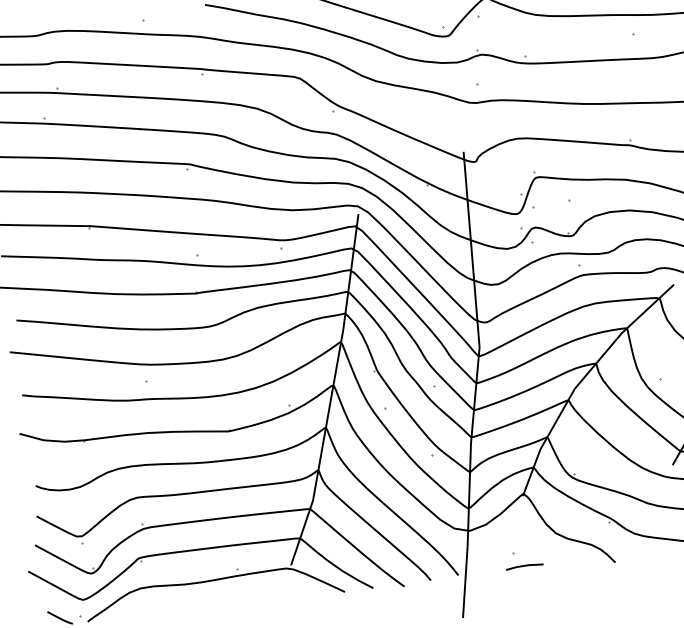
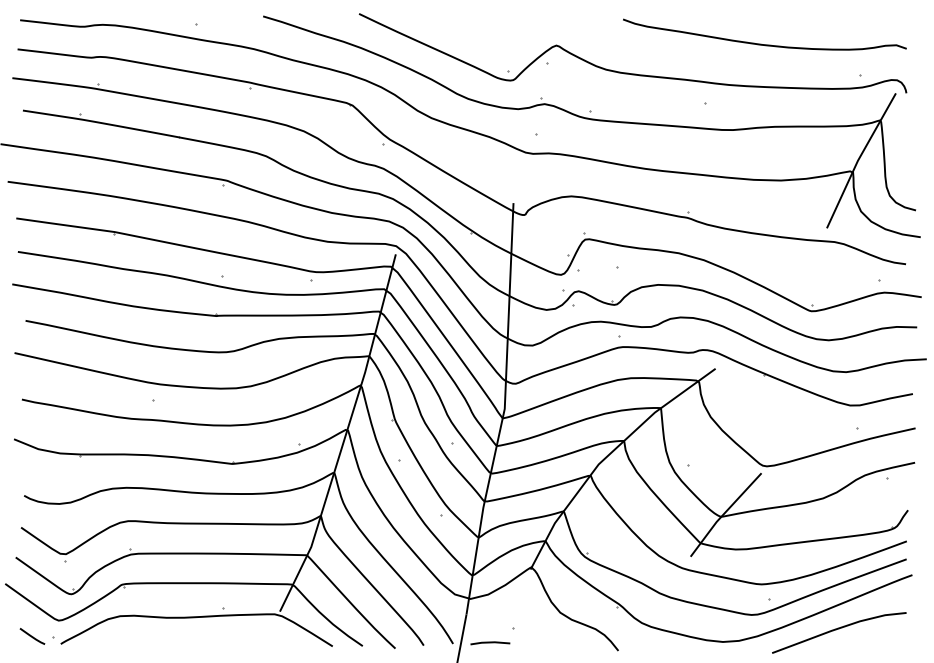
line: (524, 566) -> (490, 643), moved

